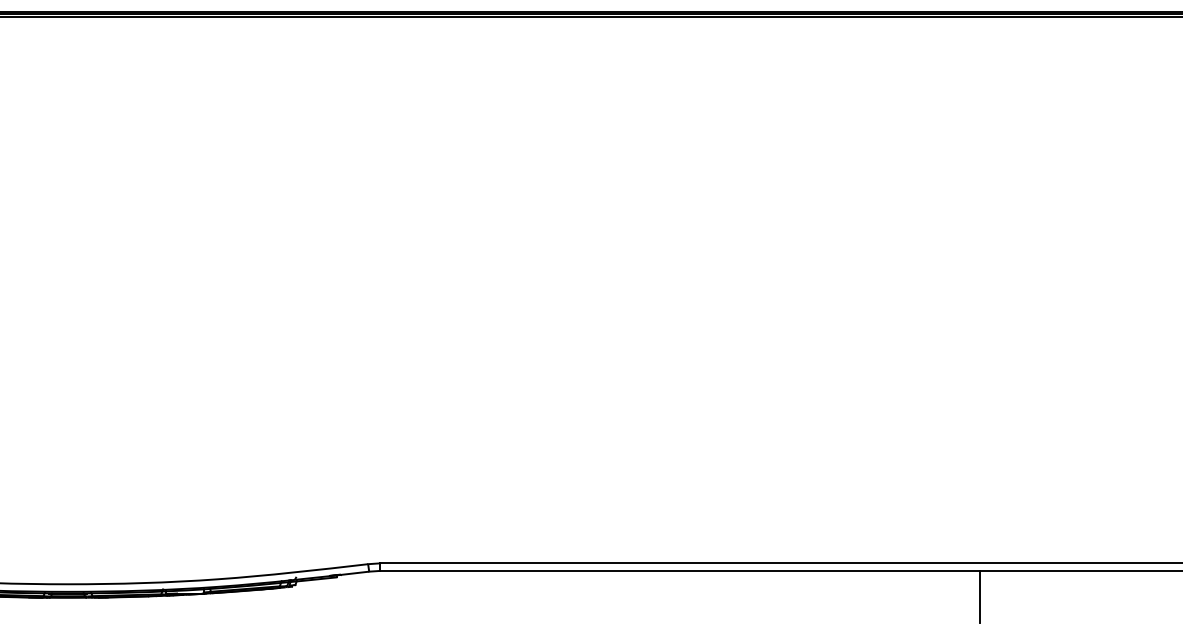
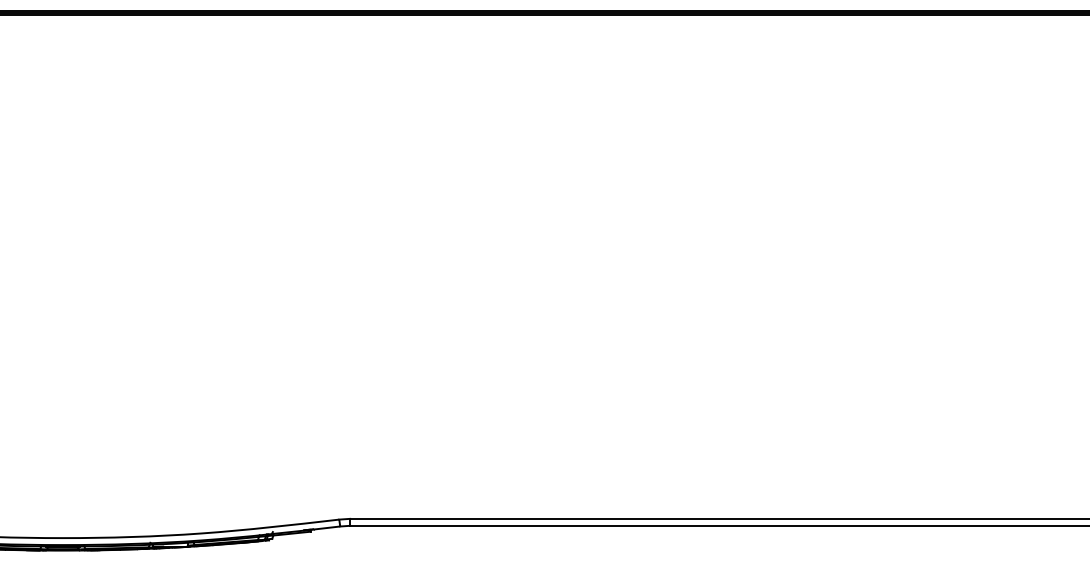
line: (979, 596) -> (902, 549), removed

